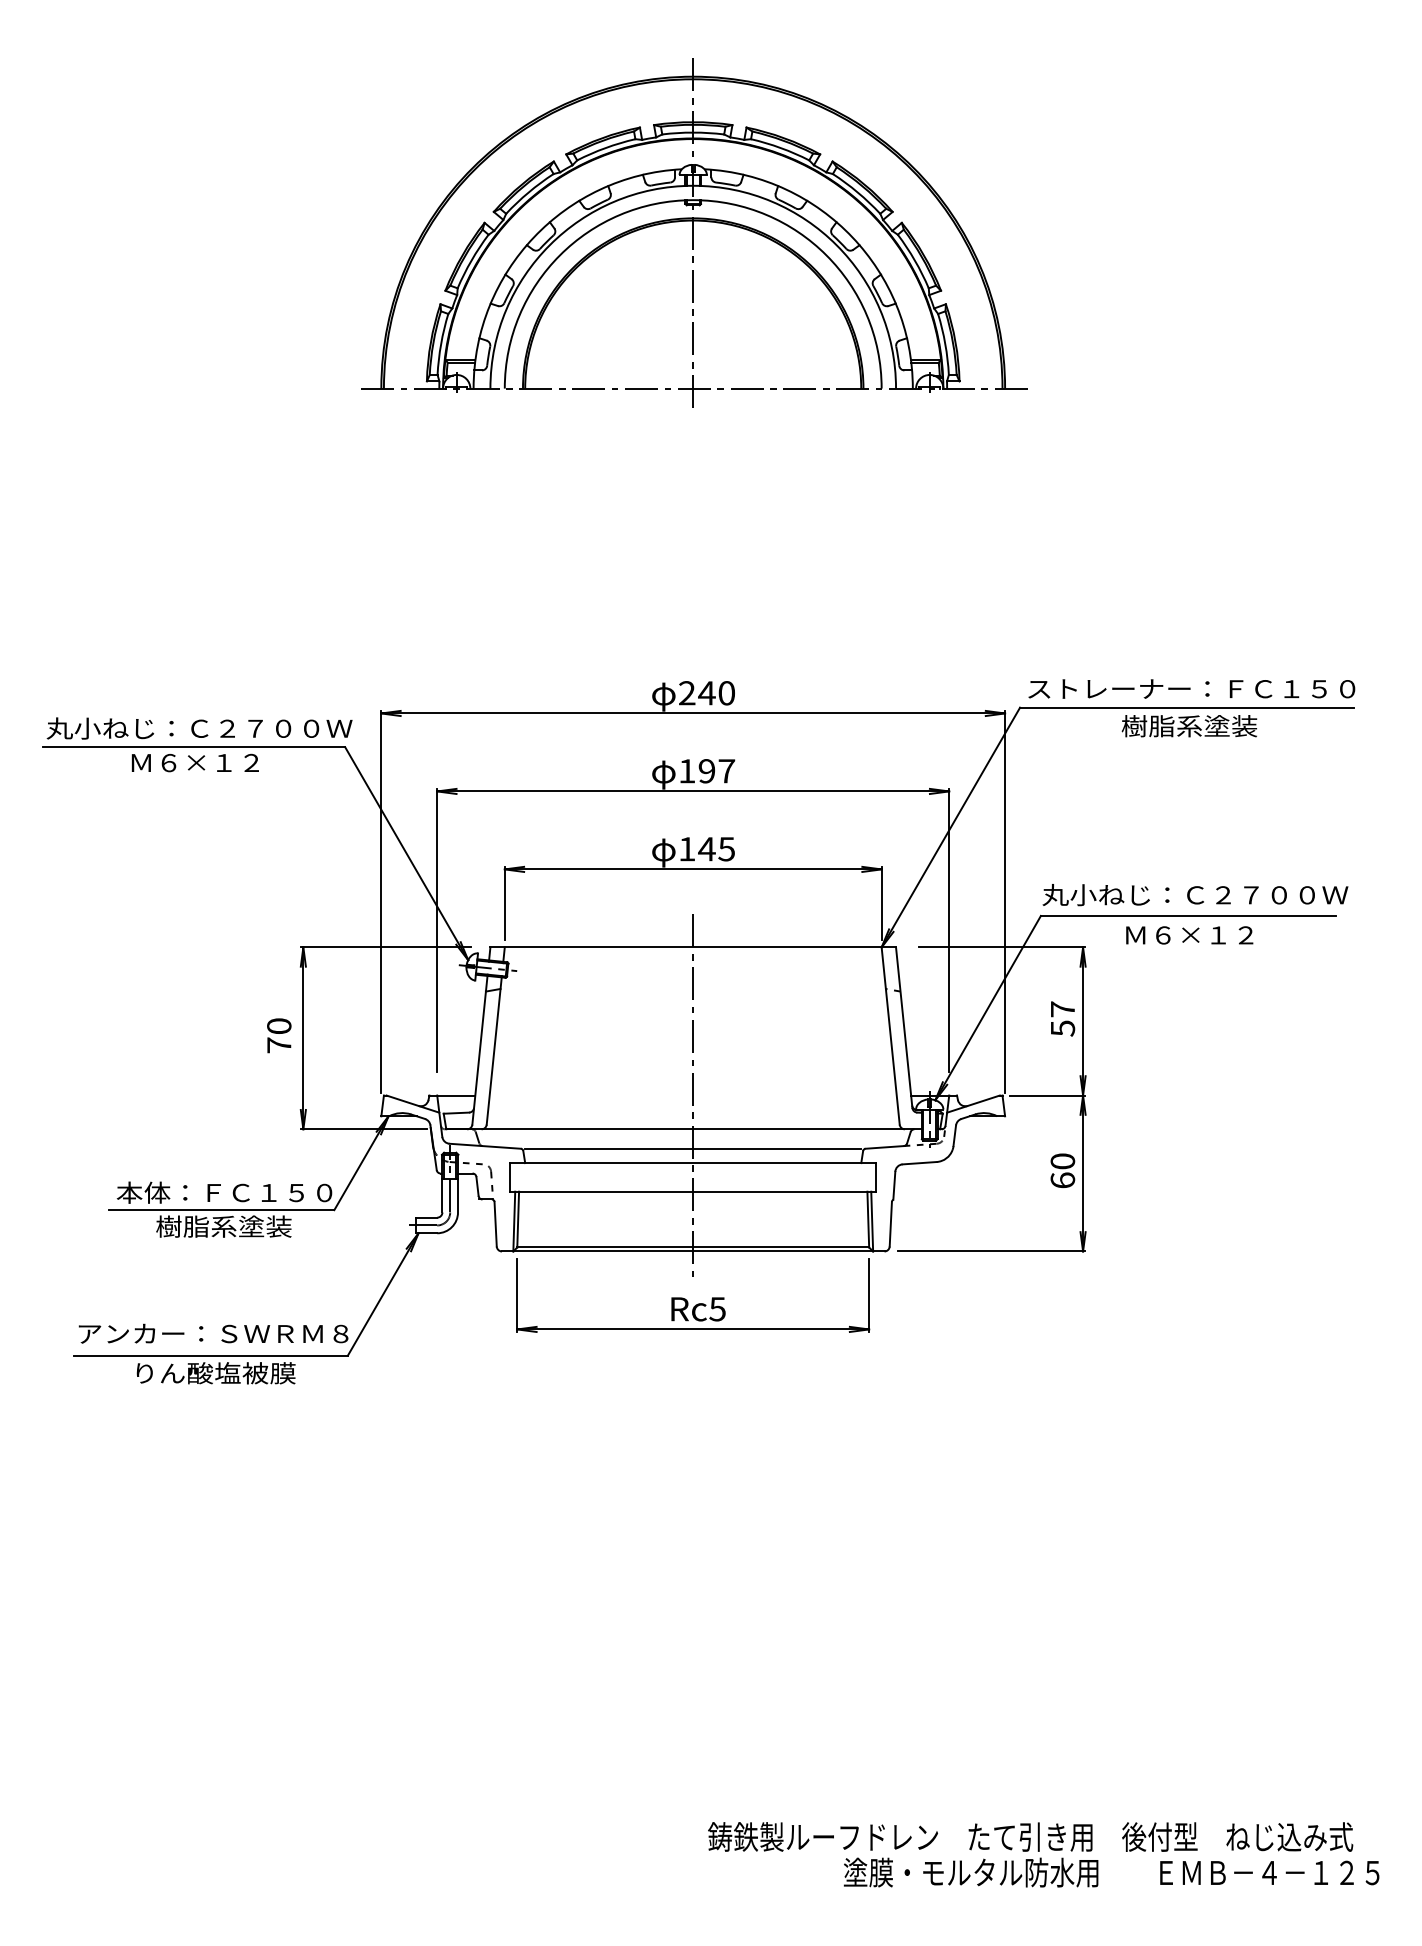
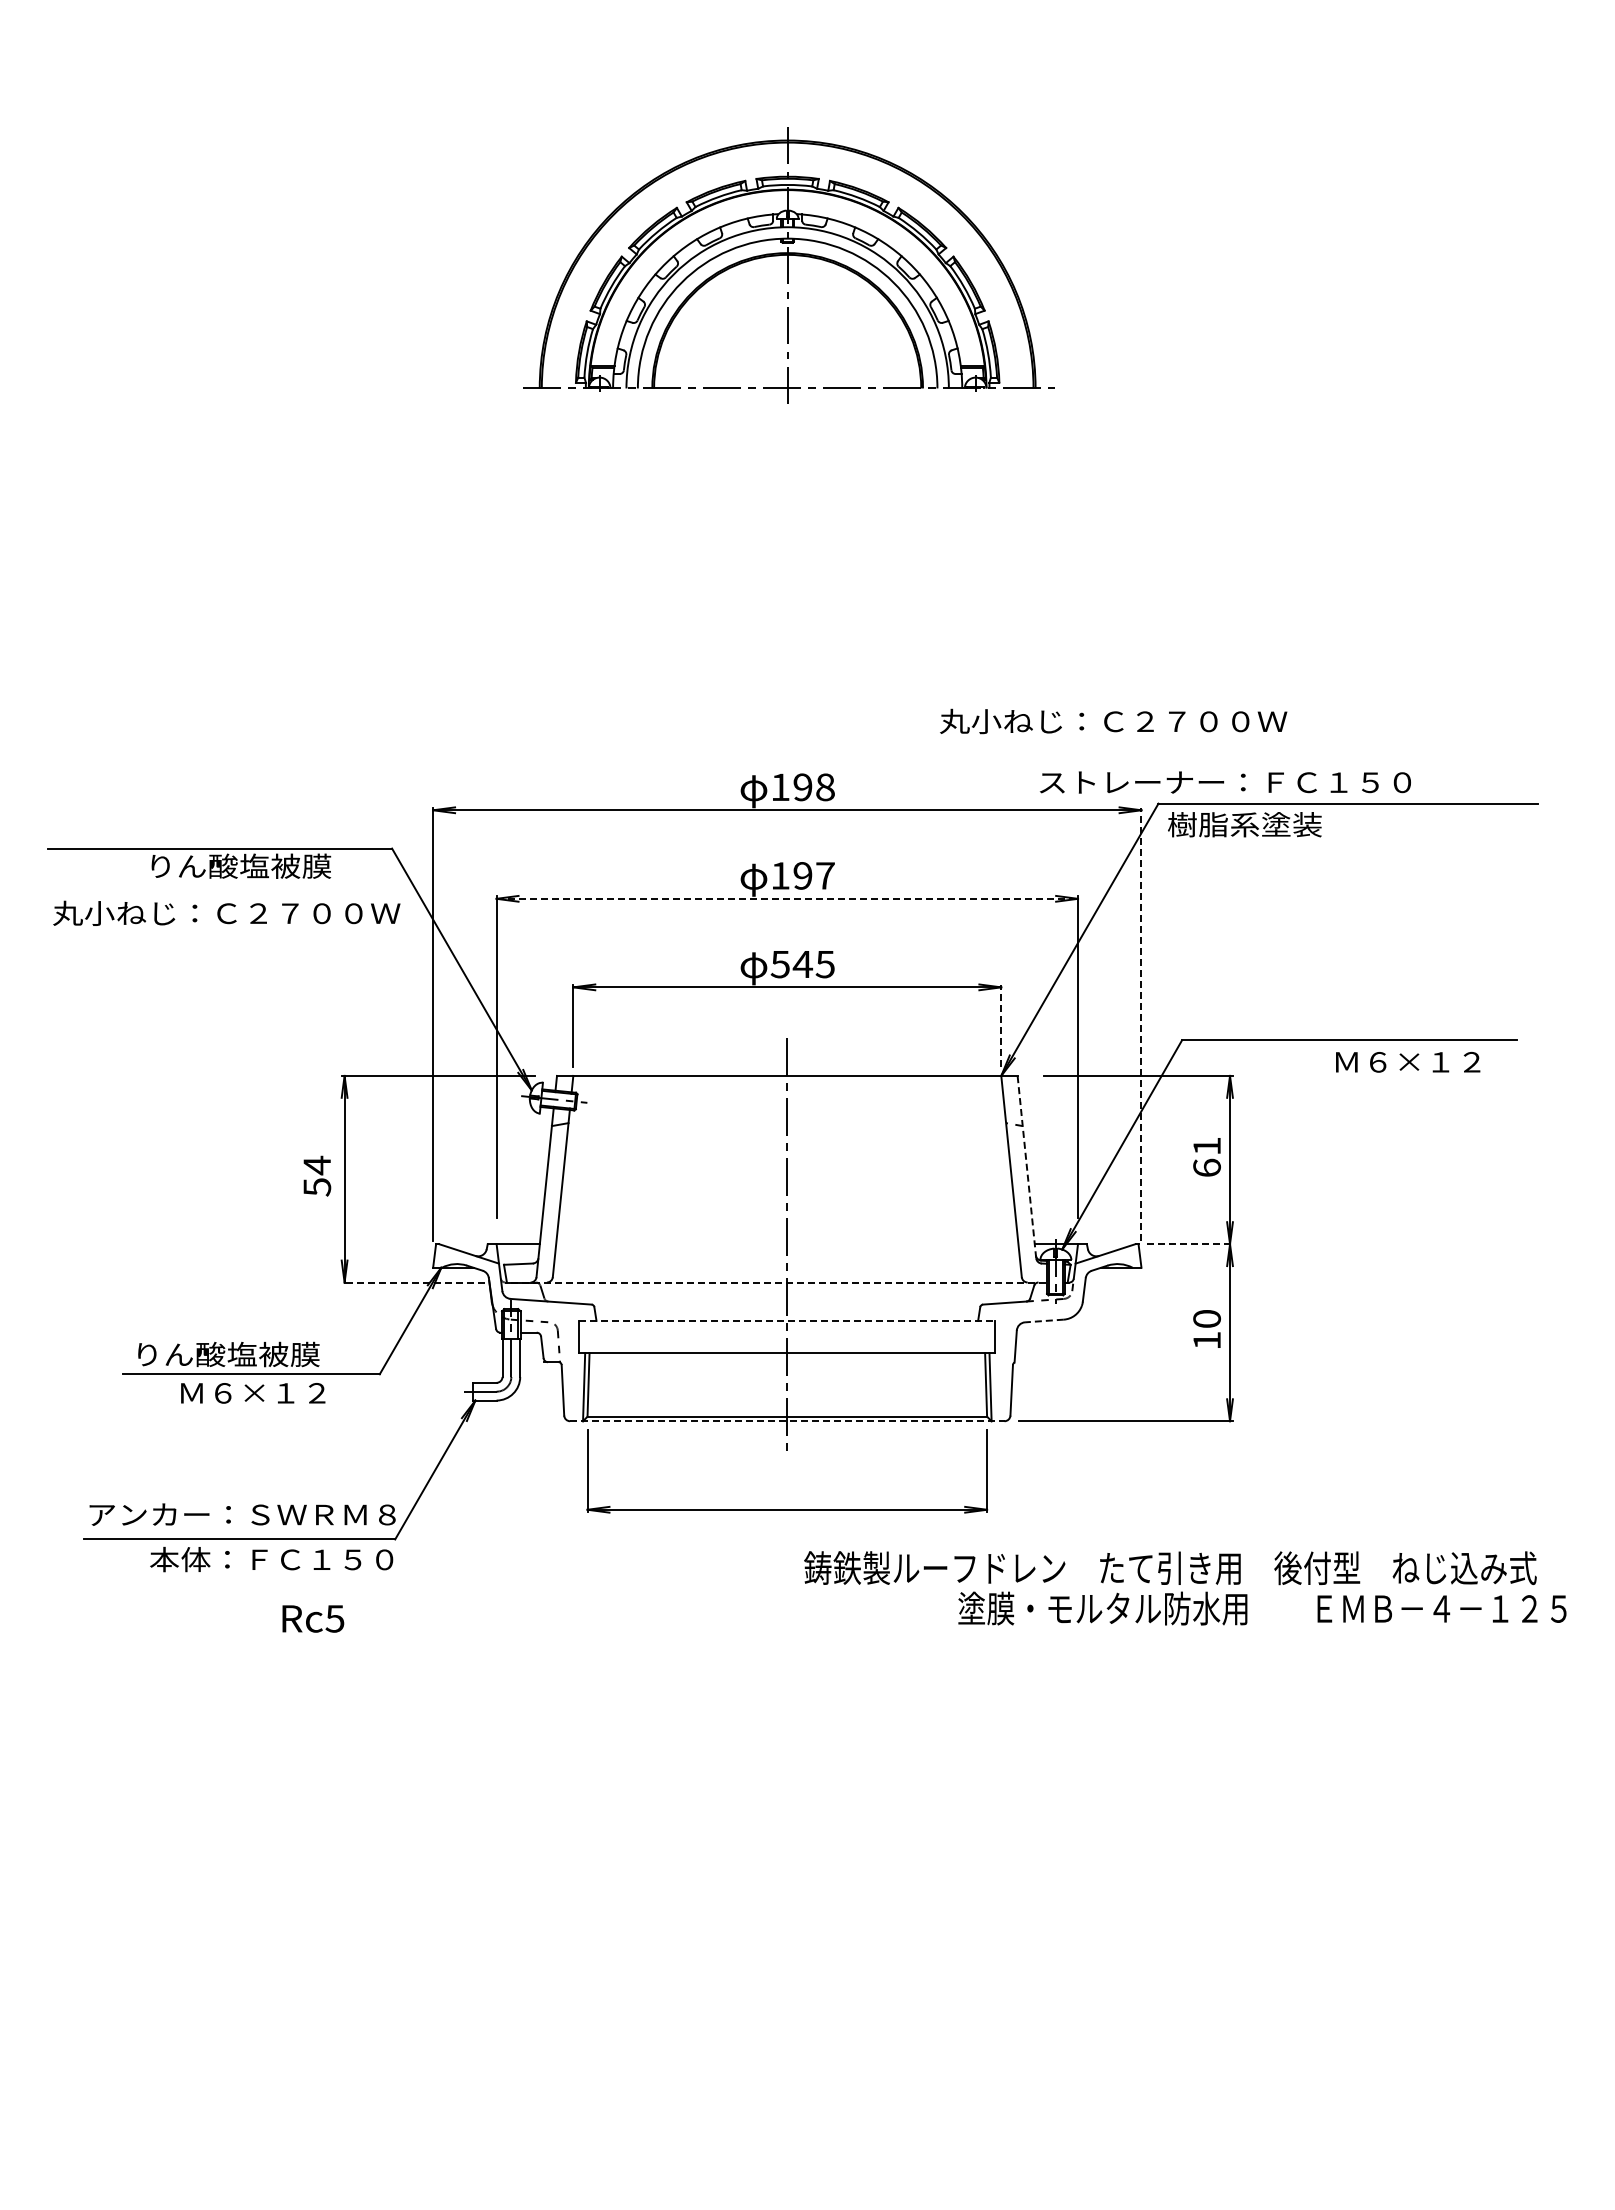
part: (694, 232) -> (788, 264), size x0.7
text: (1191, 689) -> (1225, 782), moved
text: (706, 693) -> (802, 787), 240 -> 198
text: (1189, 725) -> (1244, 824), moved
text: (199, 727) -> (226, 912), moved
text: (211, 762) -> (240, 865), Ｍ６×１２ -> りん酸塩被膜
line: (693, 791) -> (787, 898), solid -> dashed
text: (686, 849) -> (779, 964), 145 -> 545
text: (1195, 895) -> (1113, 721), moved
line: (881, 902) -> (1001, 1025), solid -> dashed
line: (1005, 902) -> (1141, 1024), solid -> dashed
text: (1190, 934) -> (1408, 1061), moved
text: (1062, 1019) -> (1206, 1157), 57 -> 61
line: (903, 1028) -> (1026, 1167), solid -> dashed
text: (279, 1035) -> (317, 1175), 70 -> 54
line: (1048, 1095) -> (1190, 1244), solid -> dashed
line: (363, 1129) -> (412, 1282), solid -> dashed
line: (682, 1129) -> (775, 1282), solid -> dashed
line: (693, 1148) -> (787, 1304), removed
line: (693, 1162) -> (787, 1320), solid -> dashed
line: (918, 1163) -> (1043, 1321), solid -> dashed
text: (1062, 1180) -> (1206, 1340), 60 -> 10
text: (224, 1192) -> (254, 1354), 本体：ＦＣ１５０ -> りん酸塩被膜
text: (224, 1226) -> (254, 1392), 樹脂系塗装 -> Ｍ６×１２
line: (693, 1251) -> (787, 1421), solid -> dashed
text: (698, 1308) -> (313, 1618), moved
text: (238, 1373) -> (271, 1559), りん酸塩被膜 -> 本体：ＦＣ１５０
text: (1043, 1854) -> (1185, 1588), moved

